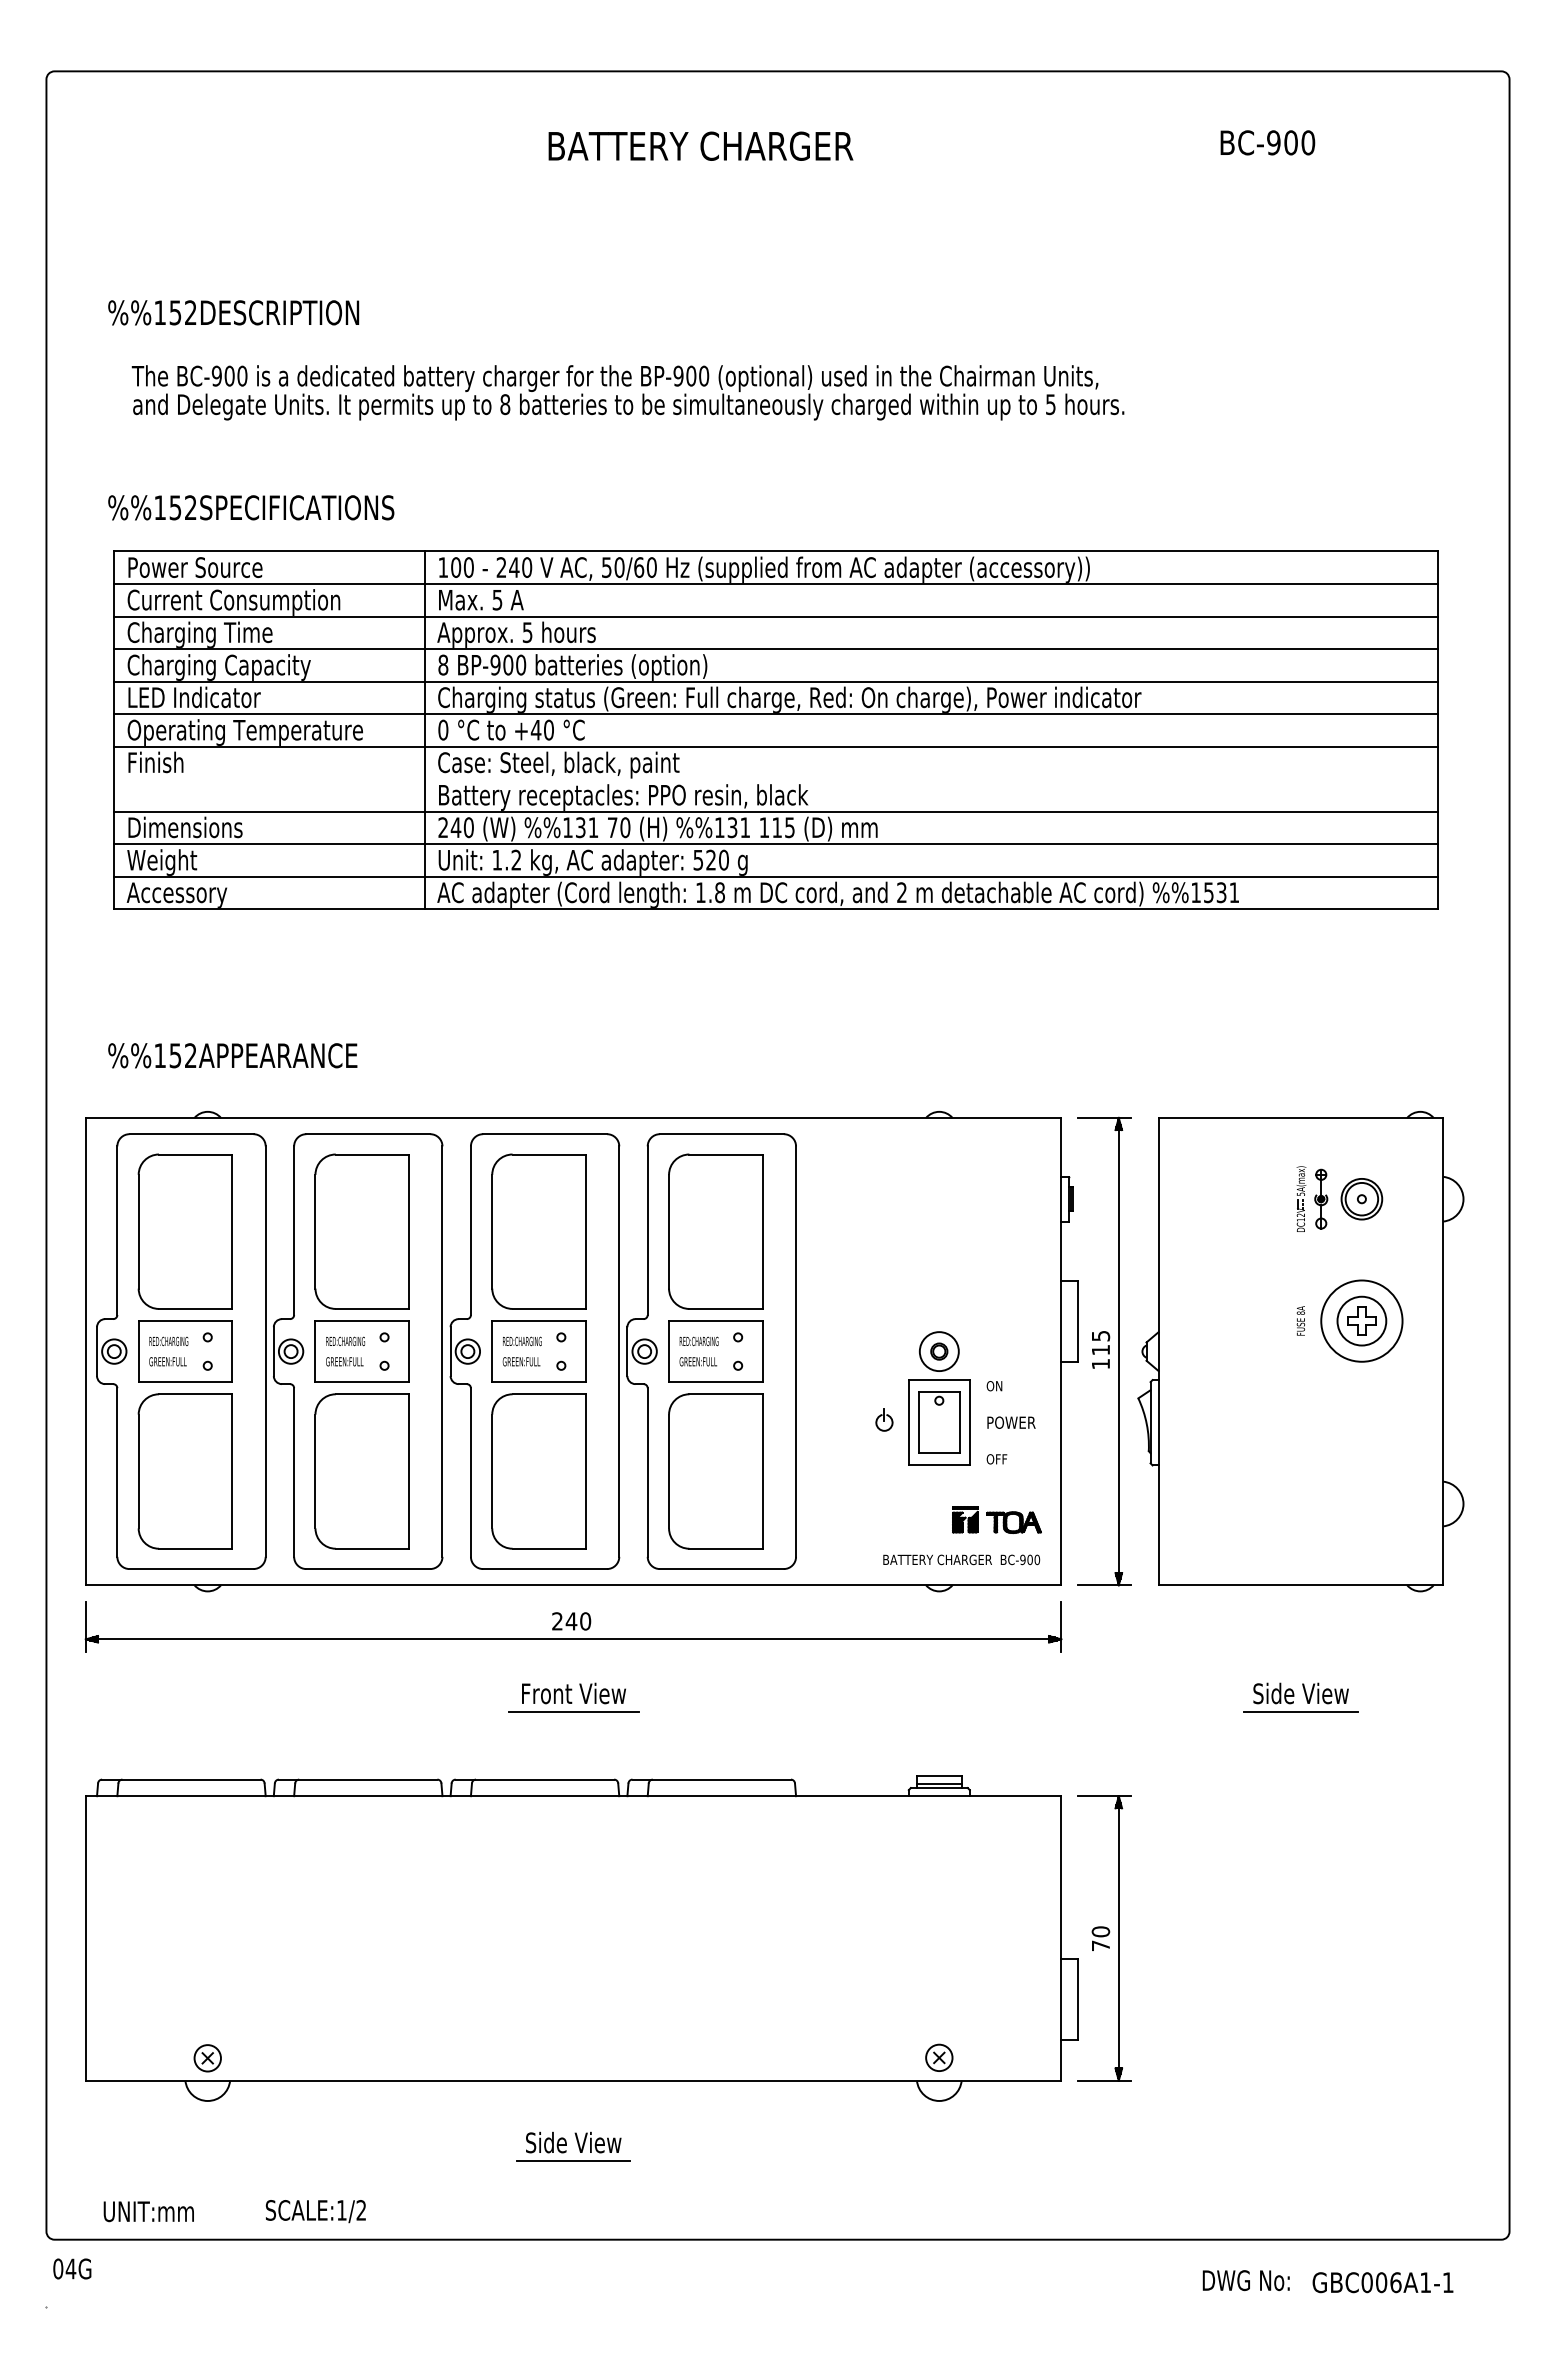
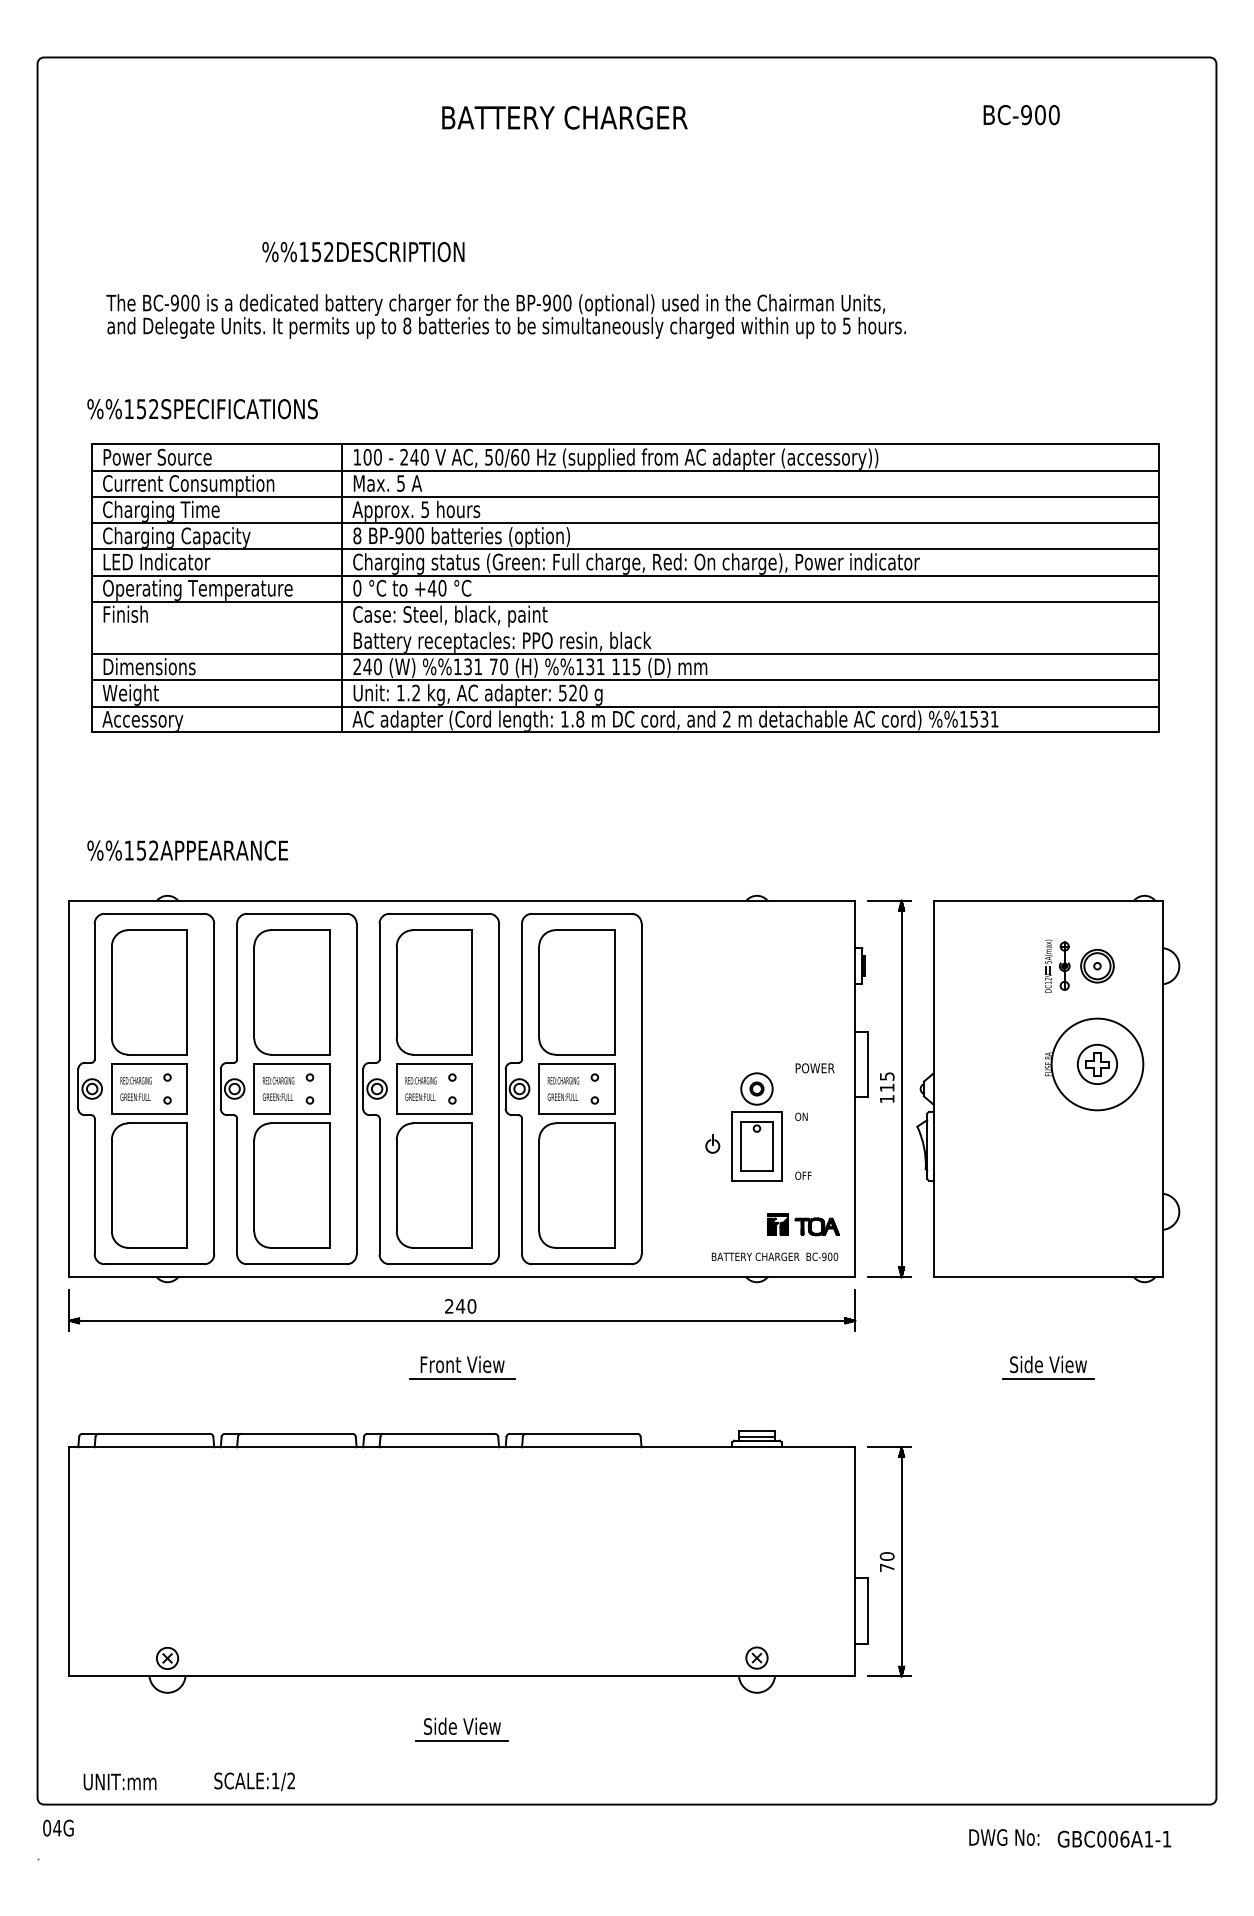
text: (233, 312) -> (363, 251), moved
circle: (1361, 1321) -> (1097, 1064), size x1.4
text: (1010, 1422) -> (814, 1068), moved

